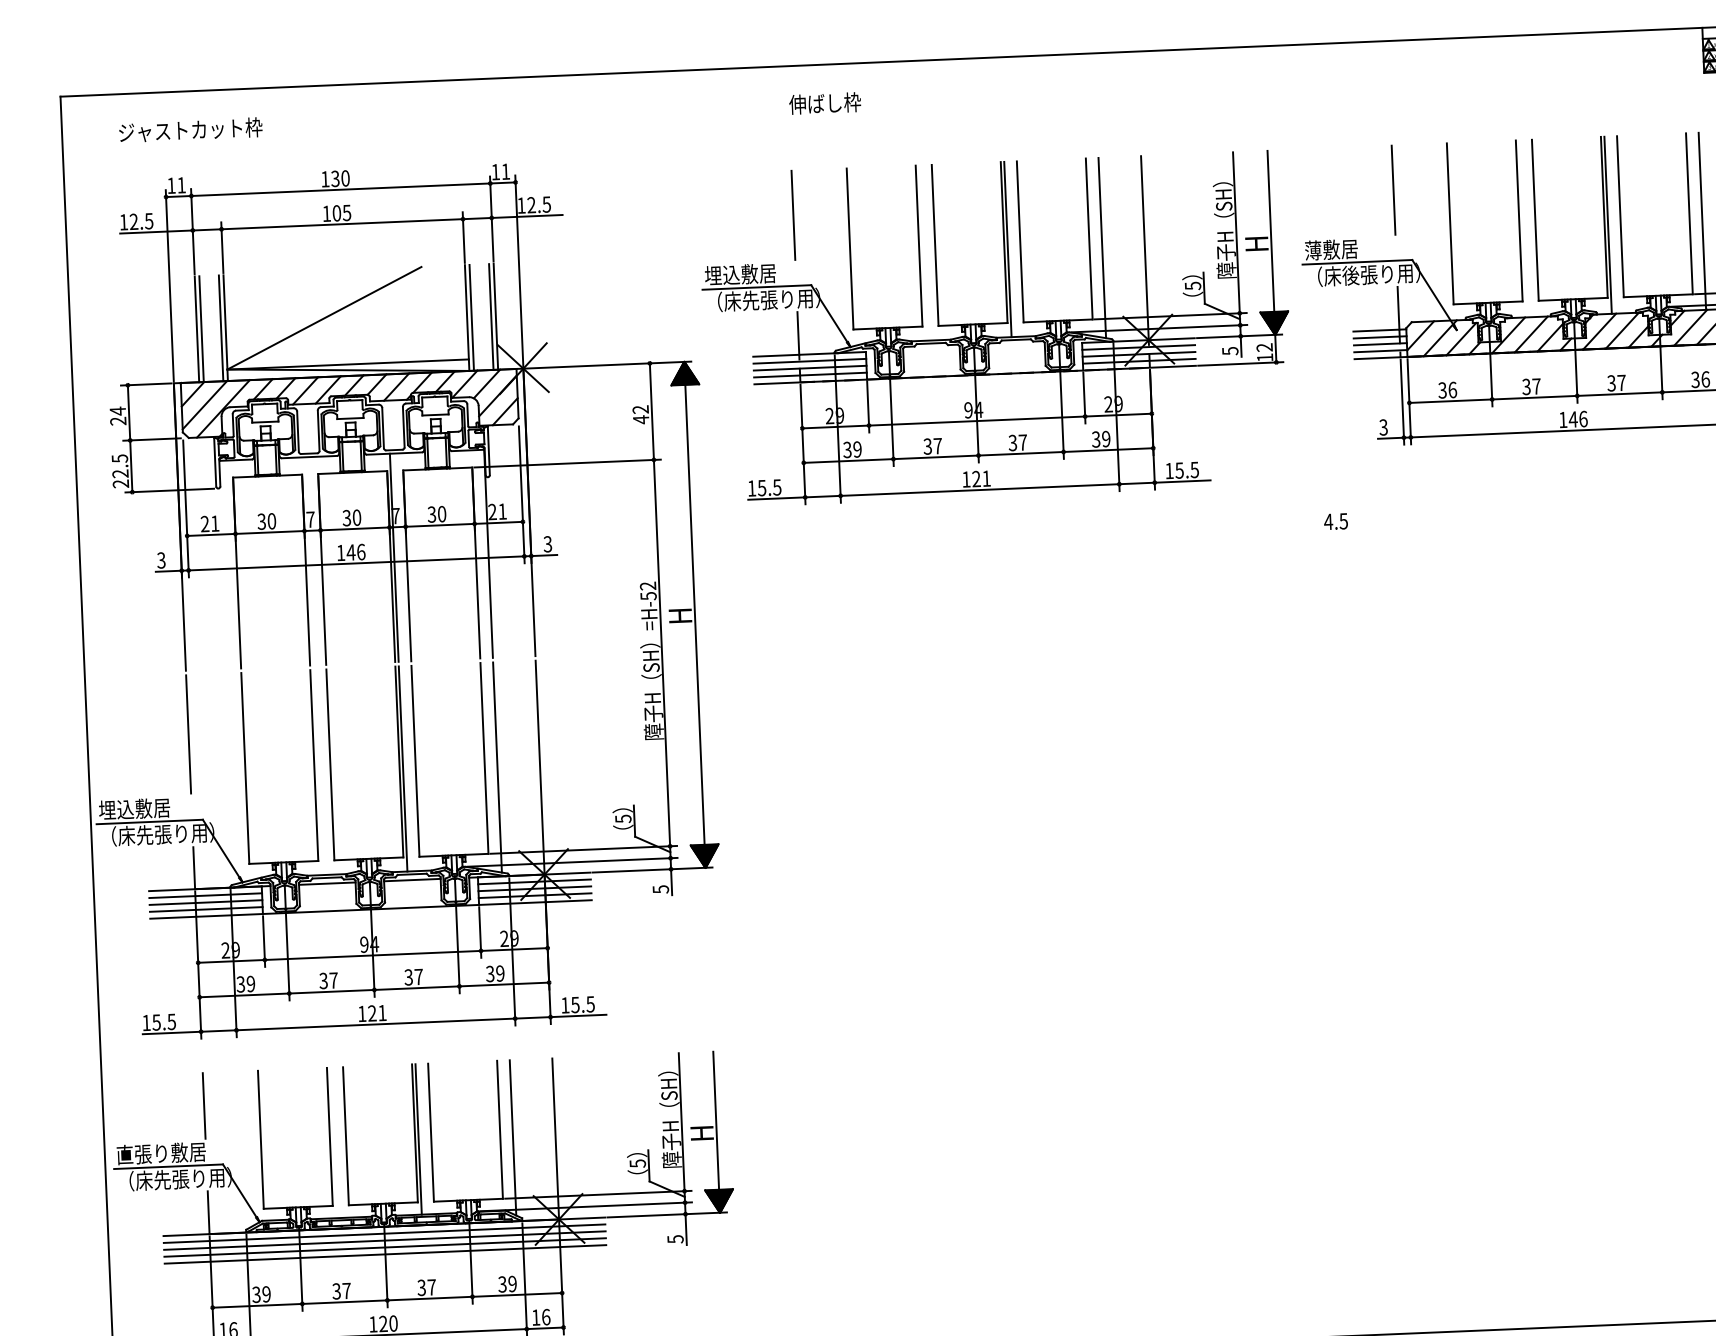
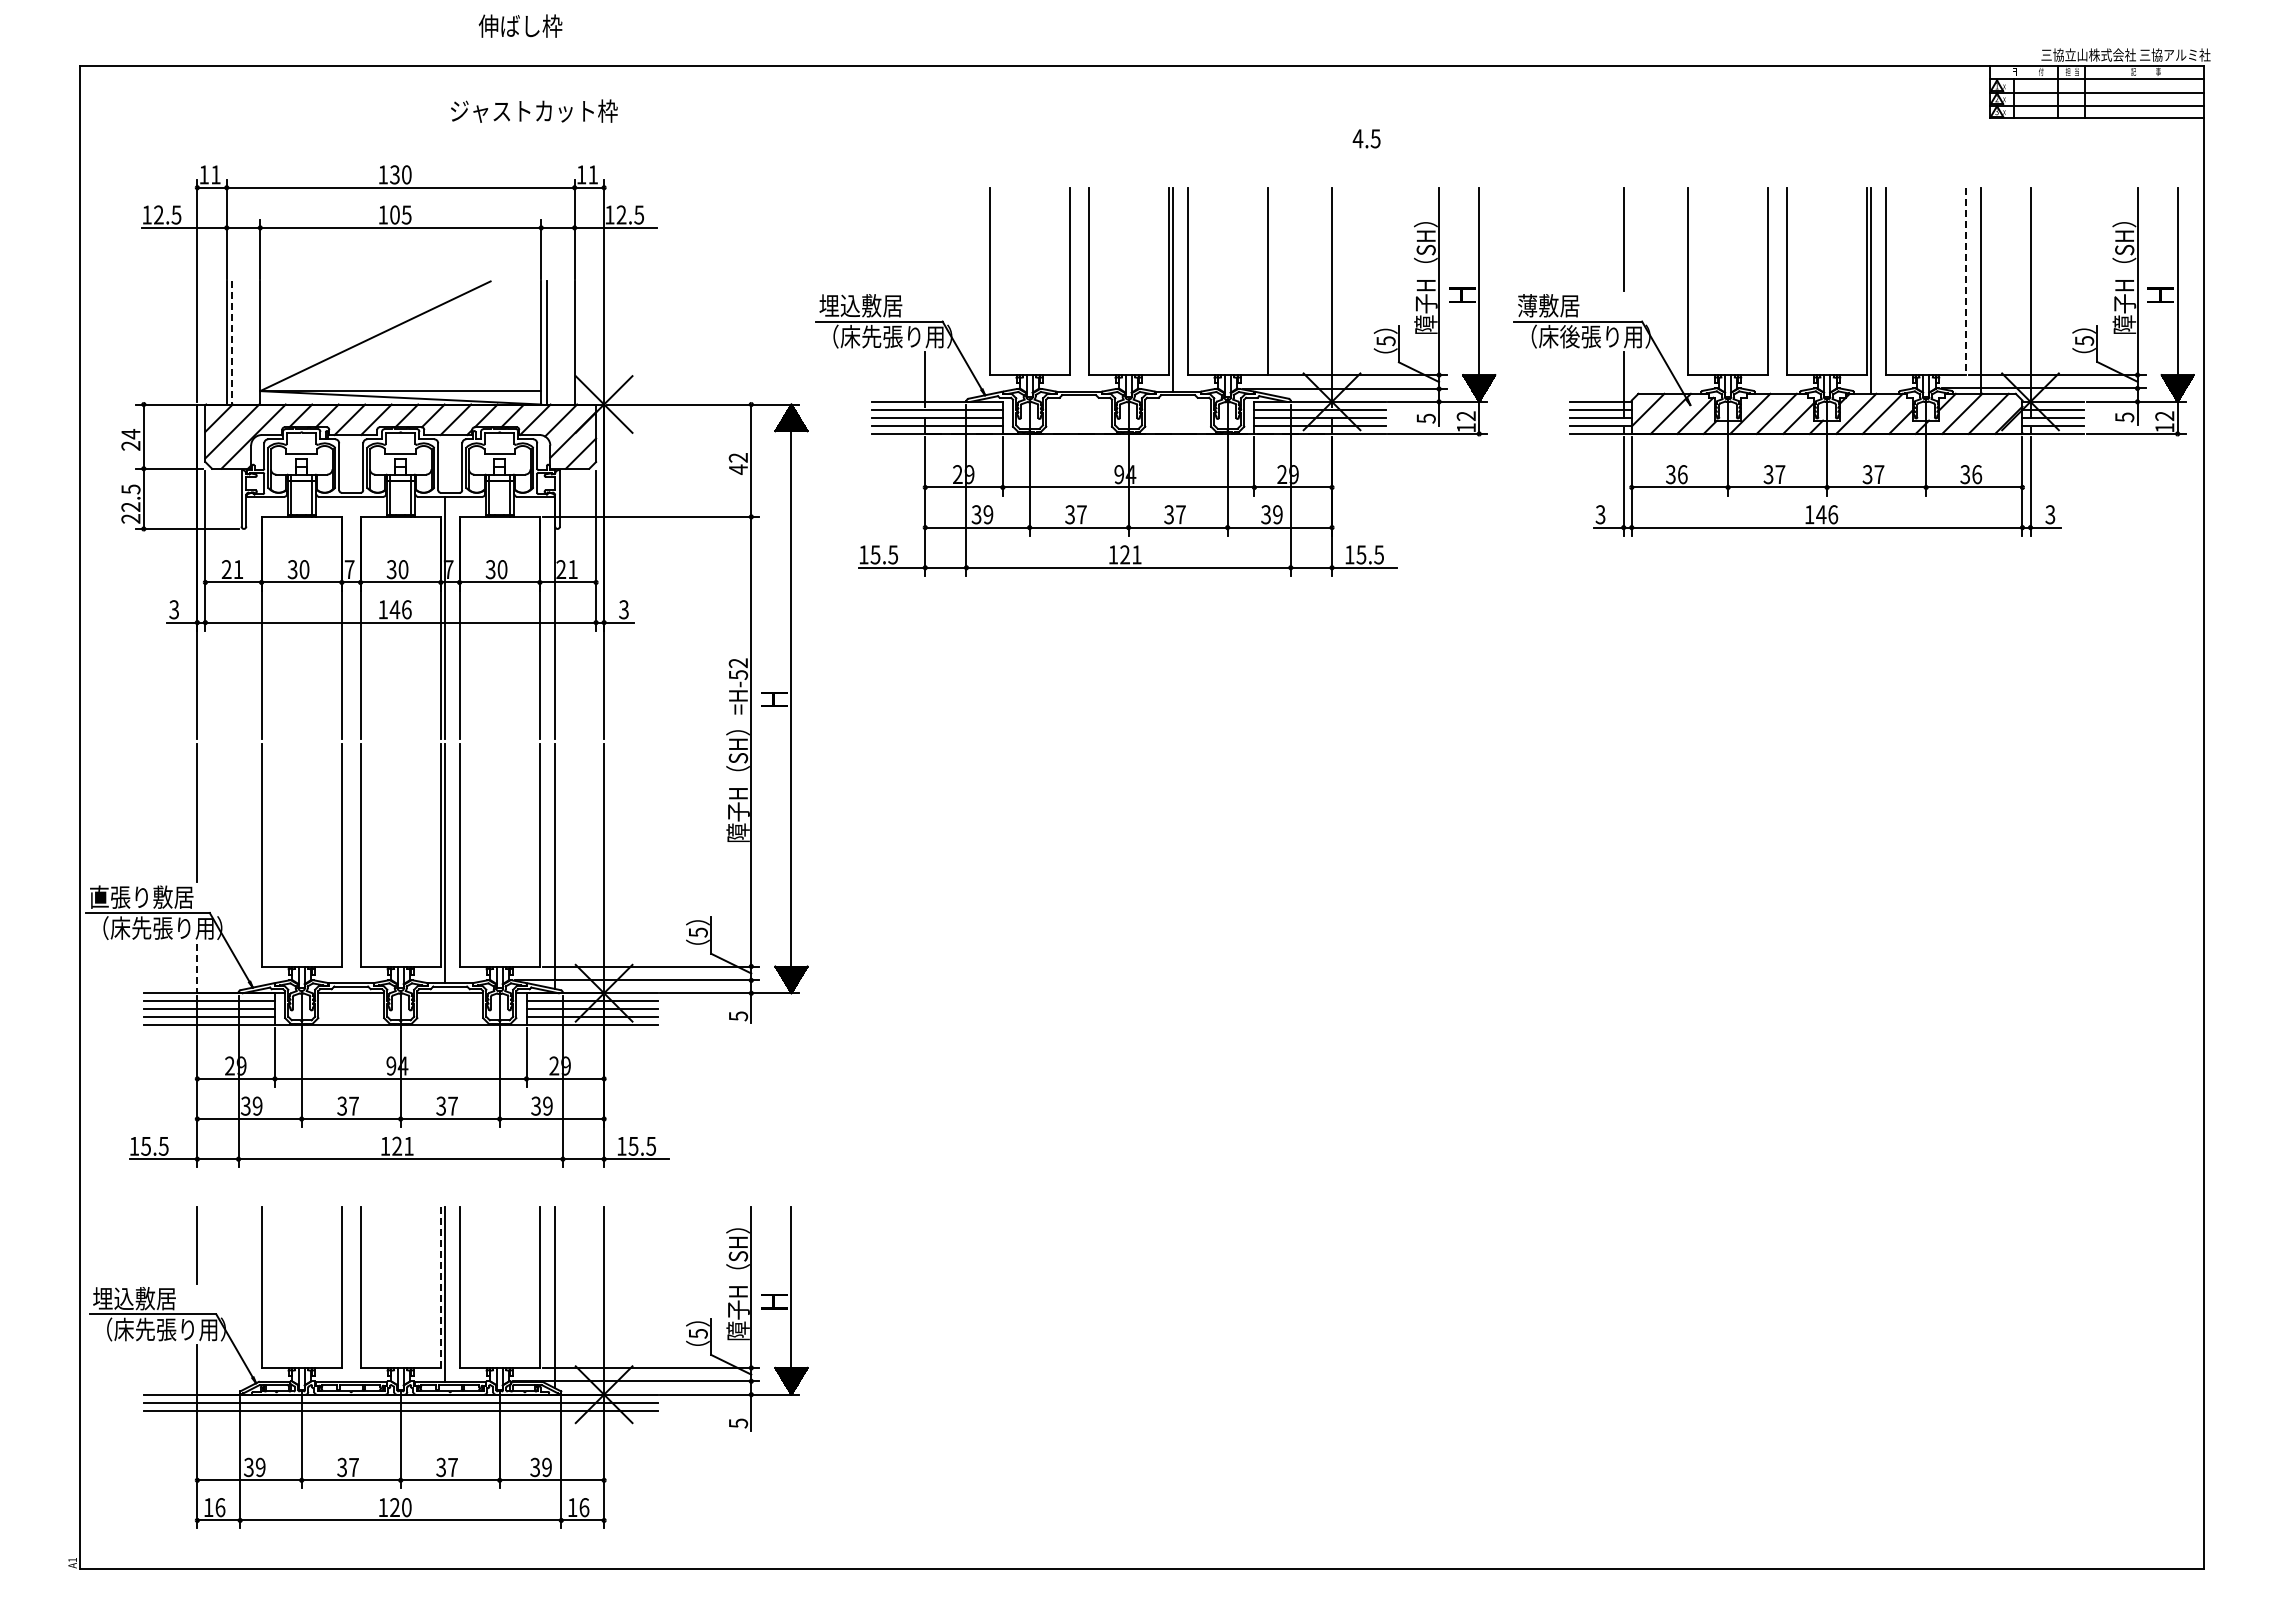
text: (825, 102) -> (520, 25), moved
text: (190, 129) -> (534, 110), moved
line: (1689, 213) -> (1966, 281), solid -> dashed
line: (792, 215) -> (924, 239), removed
line: (1102, 247) -> (1282, 292), removed
line: (491, 316) -> (569, 342), removed
line: (220, 327) -> (254, 342), removed
line: (201, 328) -> (232, 342), solid -> dashed
text: (1335, 521) -> (1366, 138), moved
text: (143, 808) -> (141, 896), 埋込敷居 -> 直張り敷居
line: (194, 868) -> (197, 969), solid -> dashed
line: (414, 1134) -> (440, 1288), solid -> dashed
text: (161, 1153) -> (145, 1298), 直張り敷居 -> 埋込敷居
line: (384, 1247) -> (400, 1418), removed
line: (385, 1254) -> (400, 1426), removed

